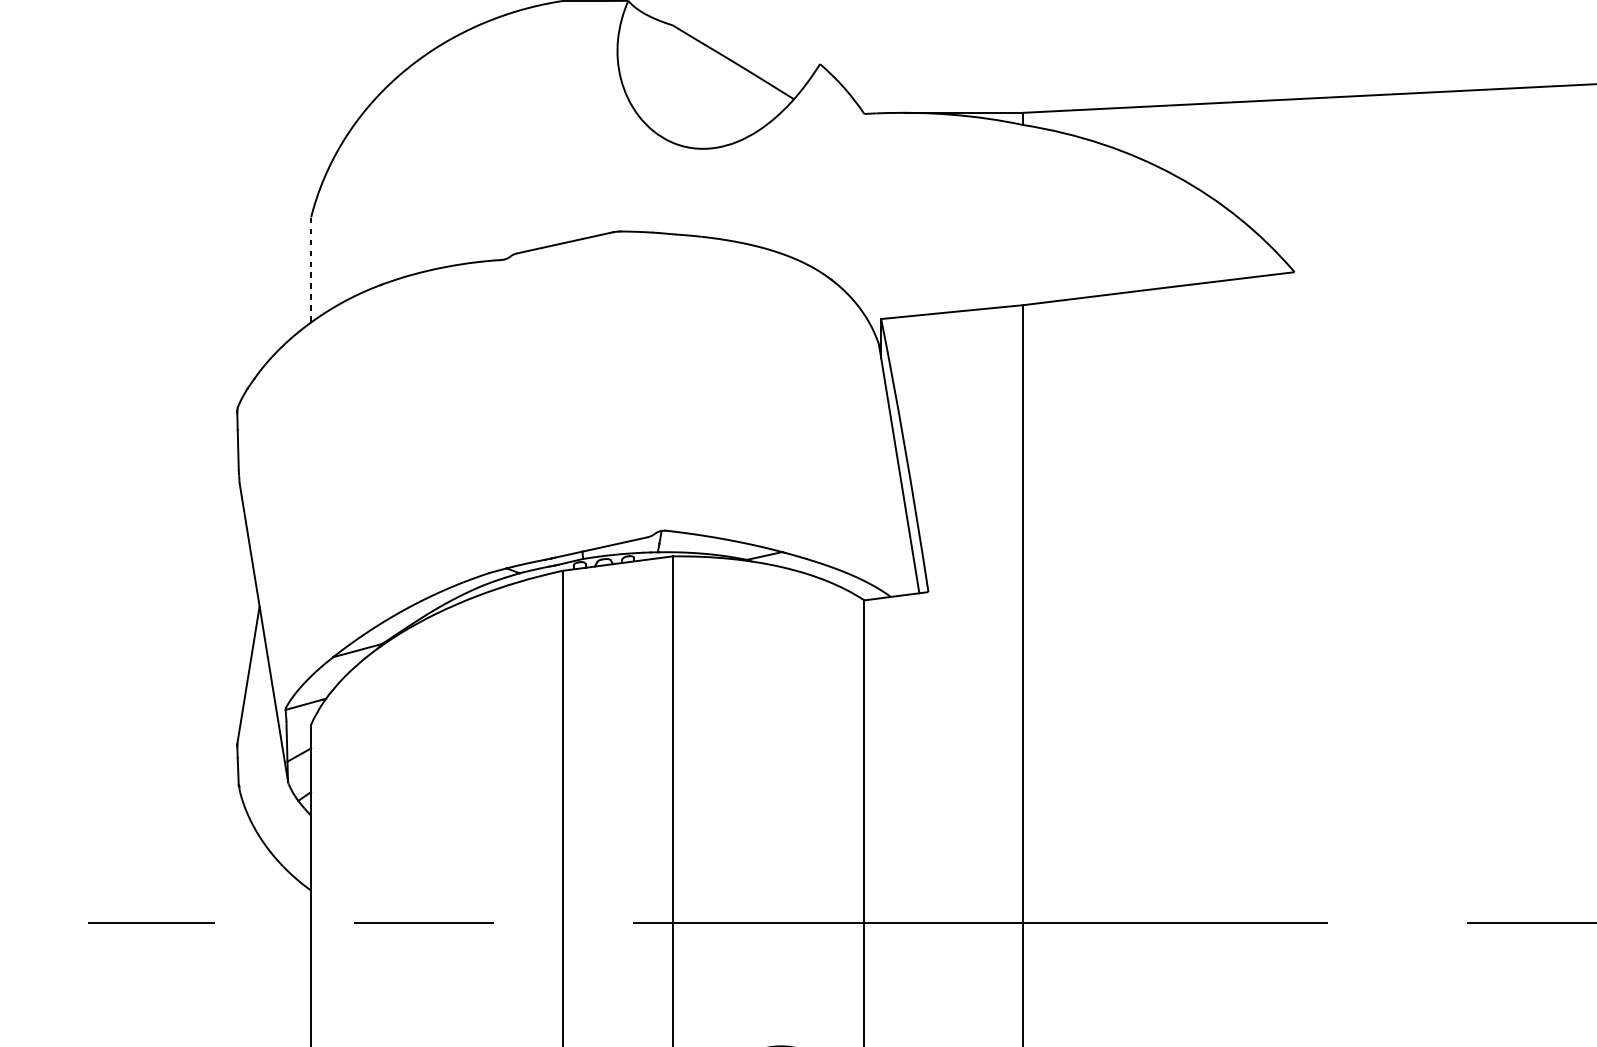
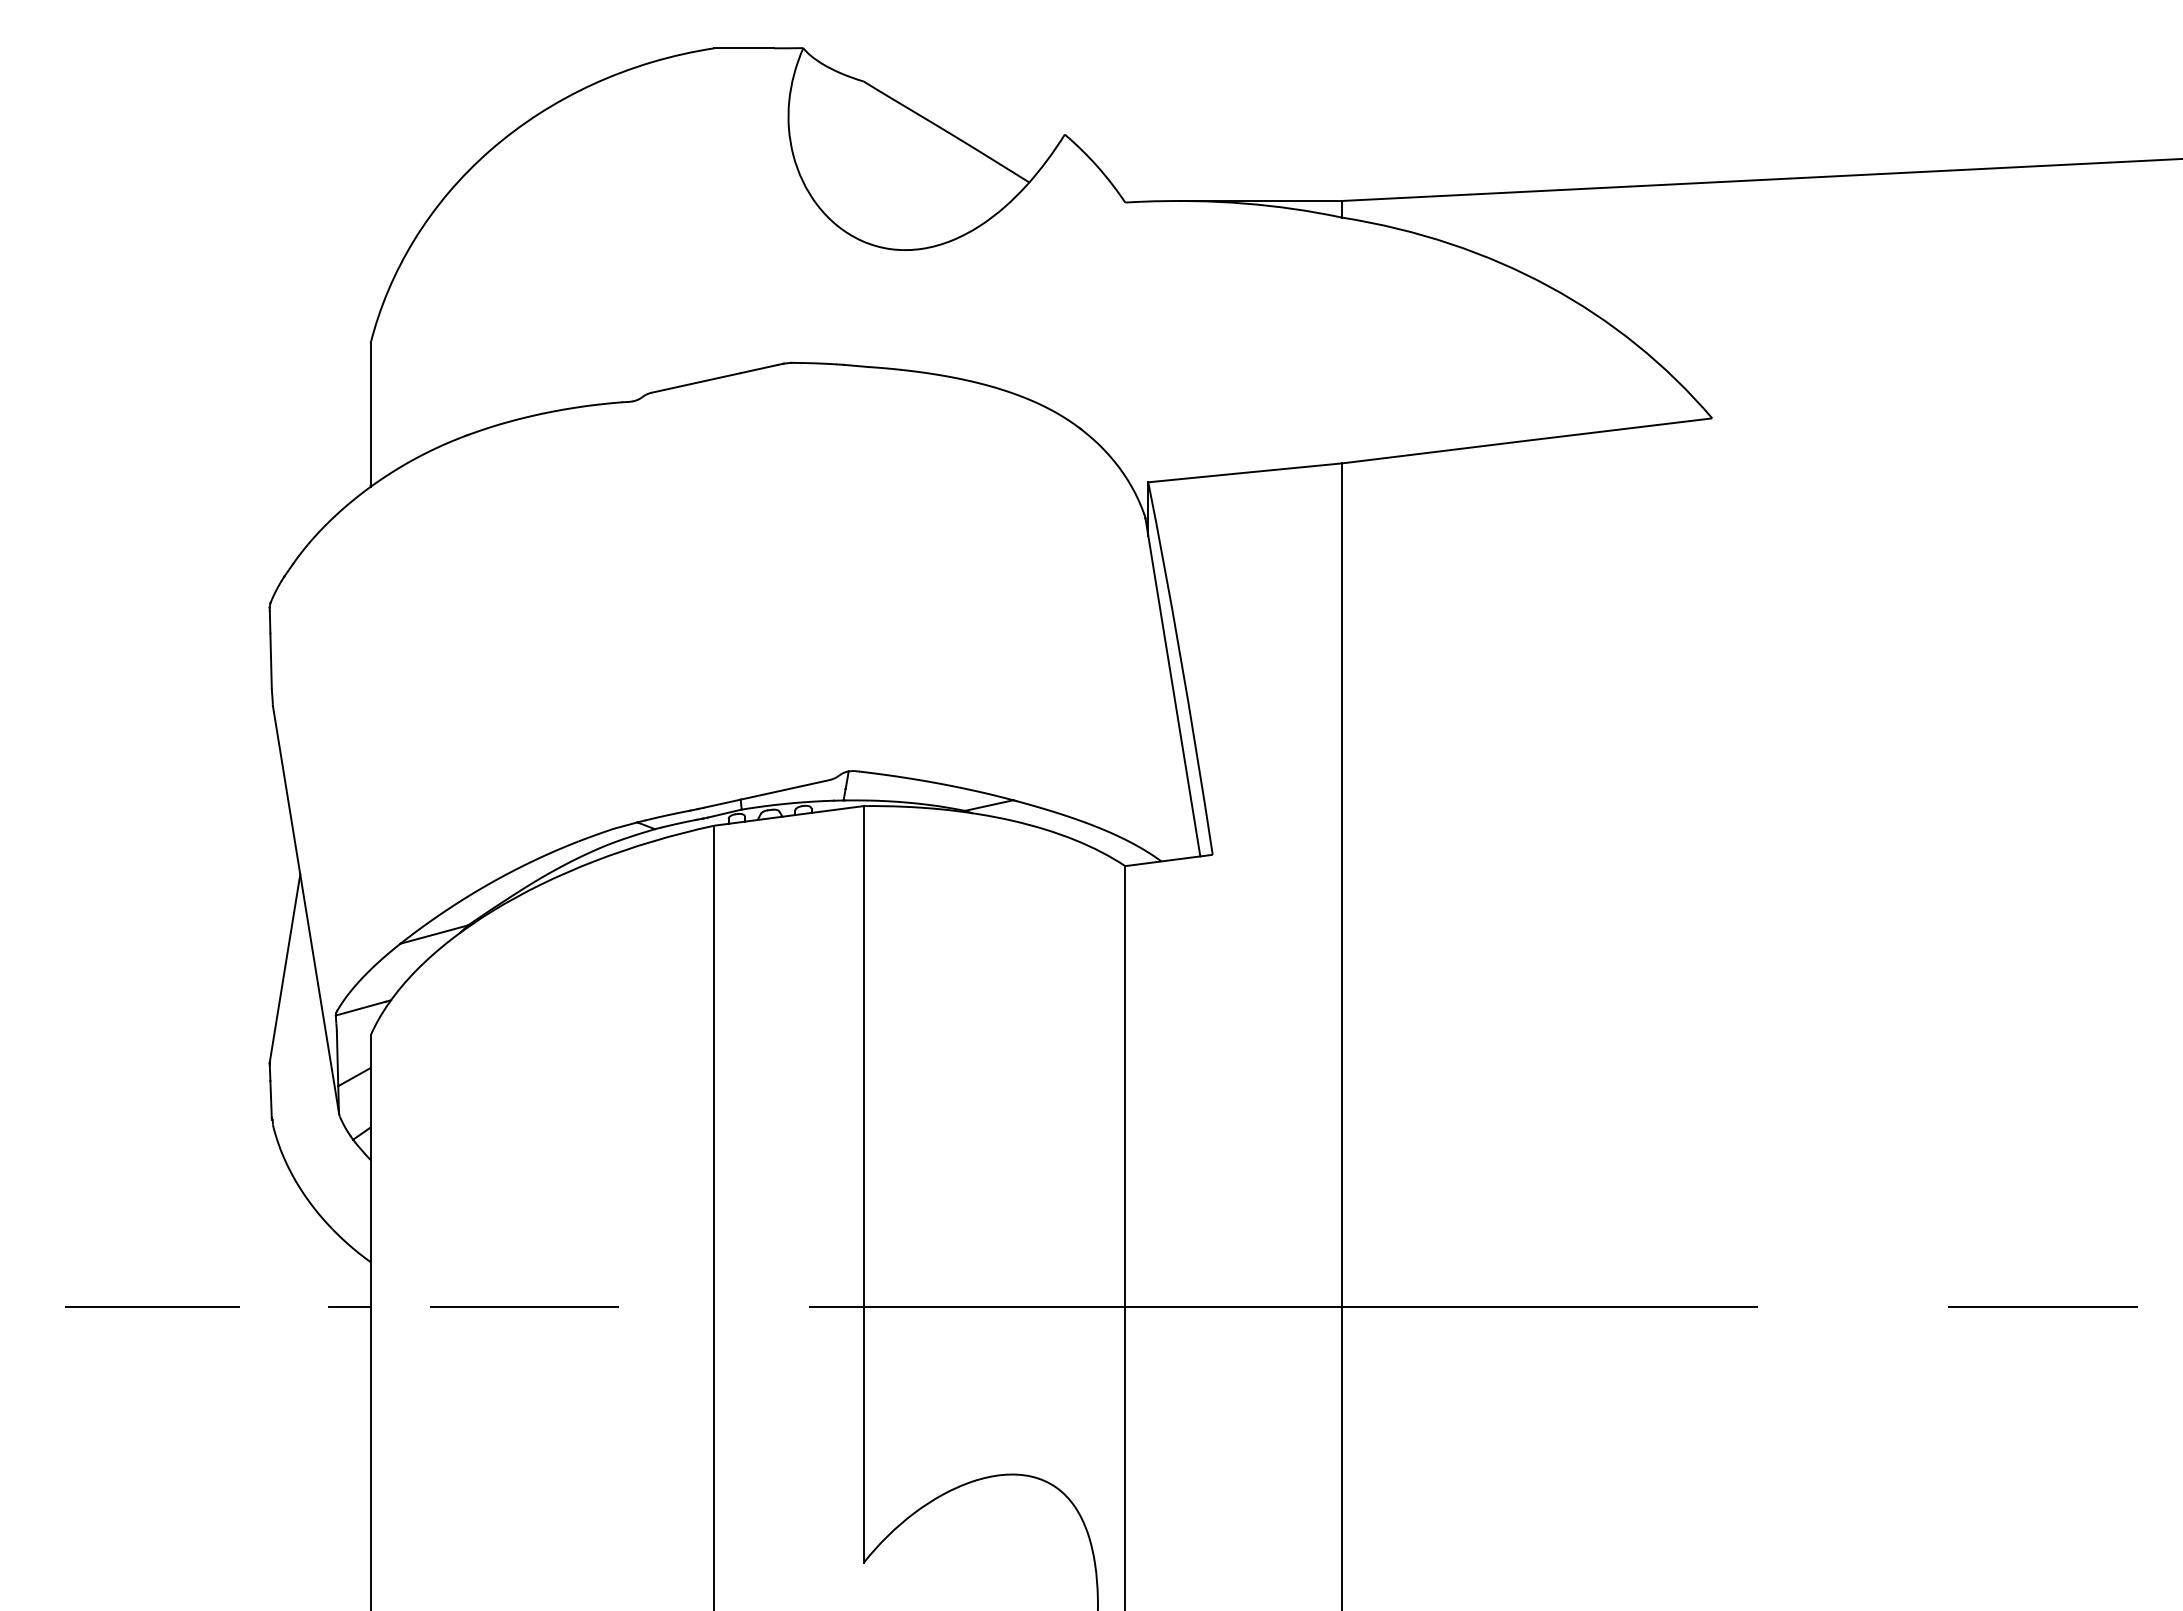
line: (311, 269) -> (370, 414), dashed -> solid
line: (295, 923) -> (349, 1306), added

